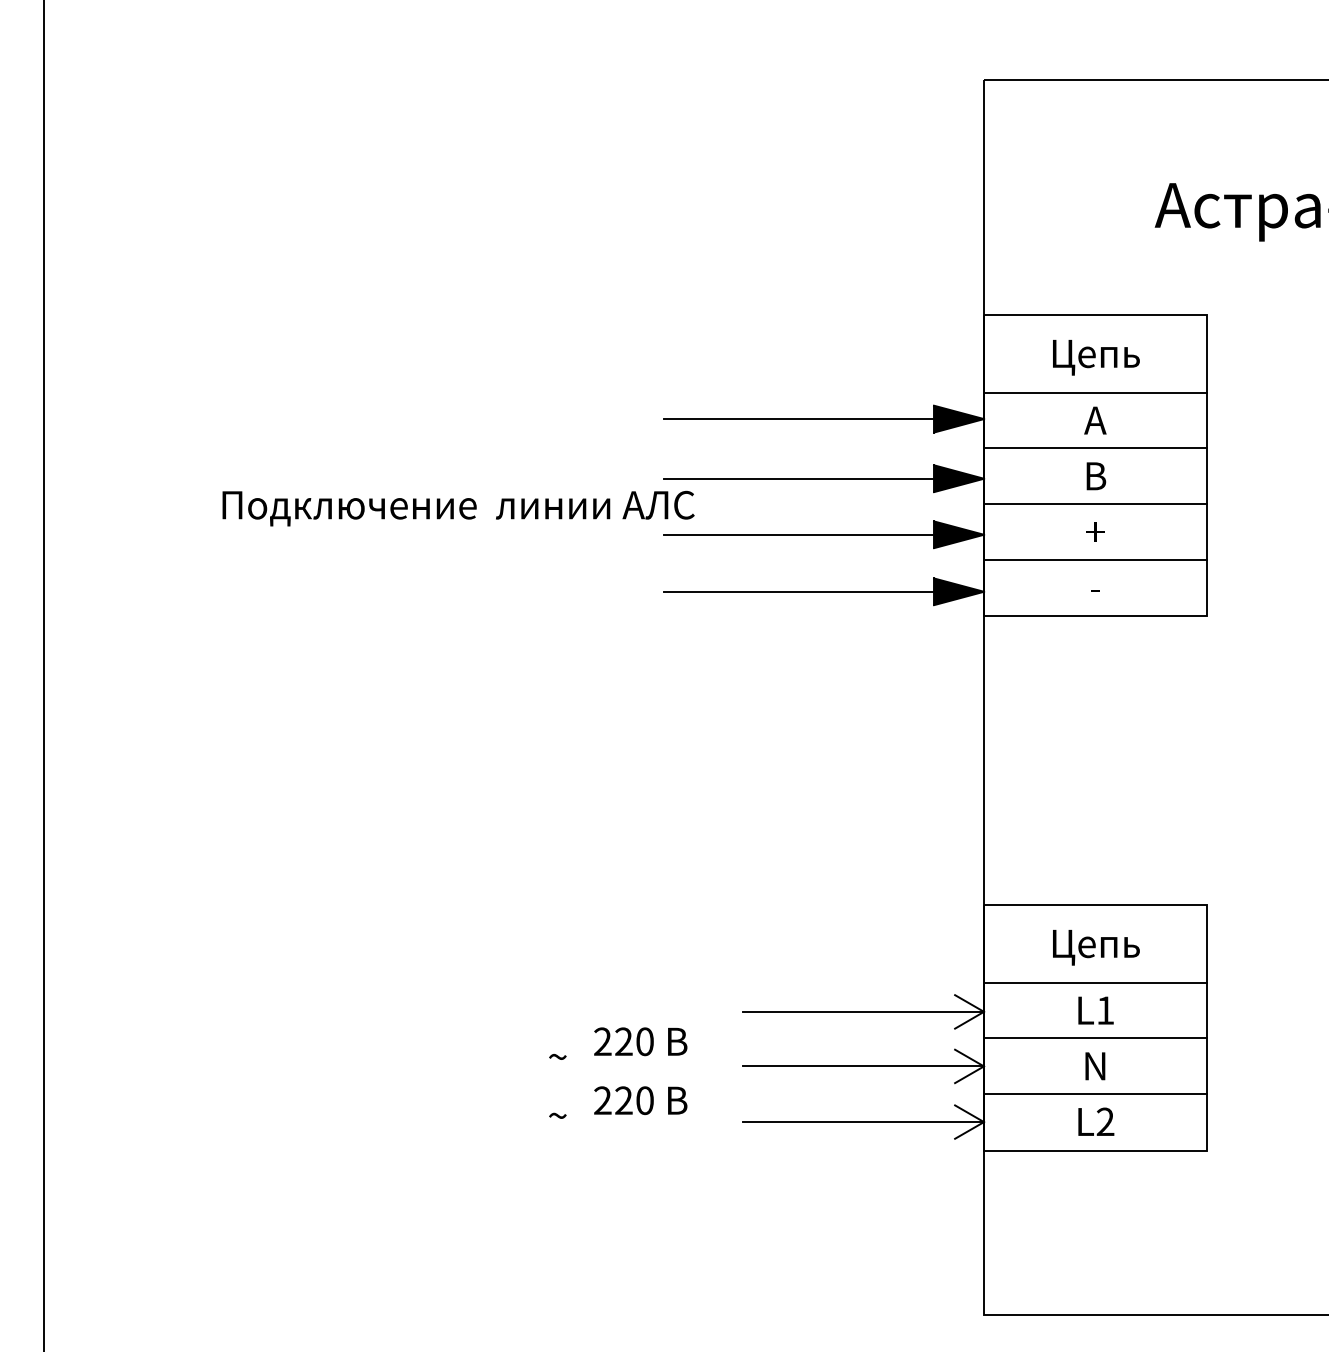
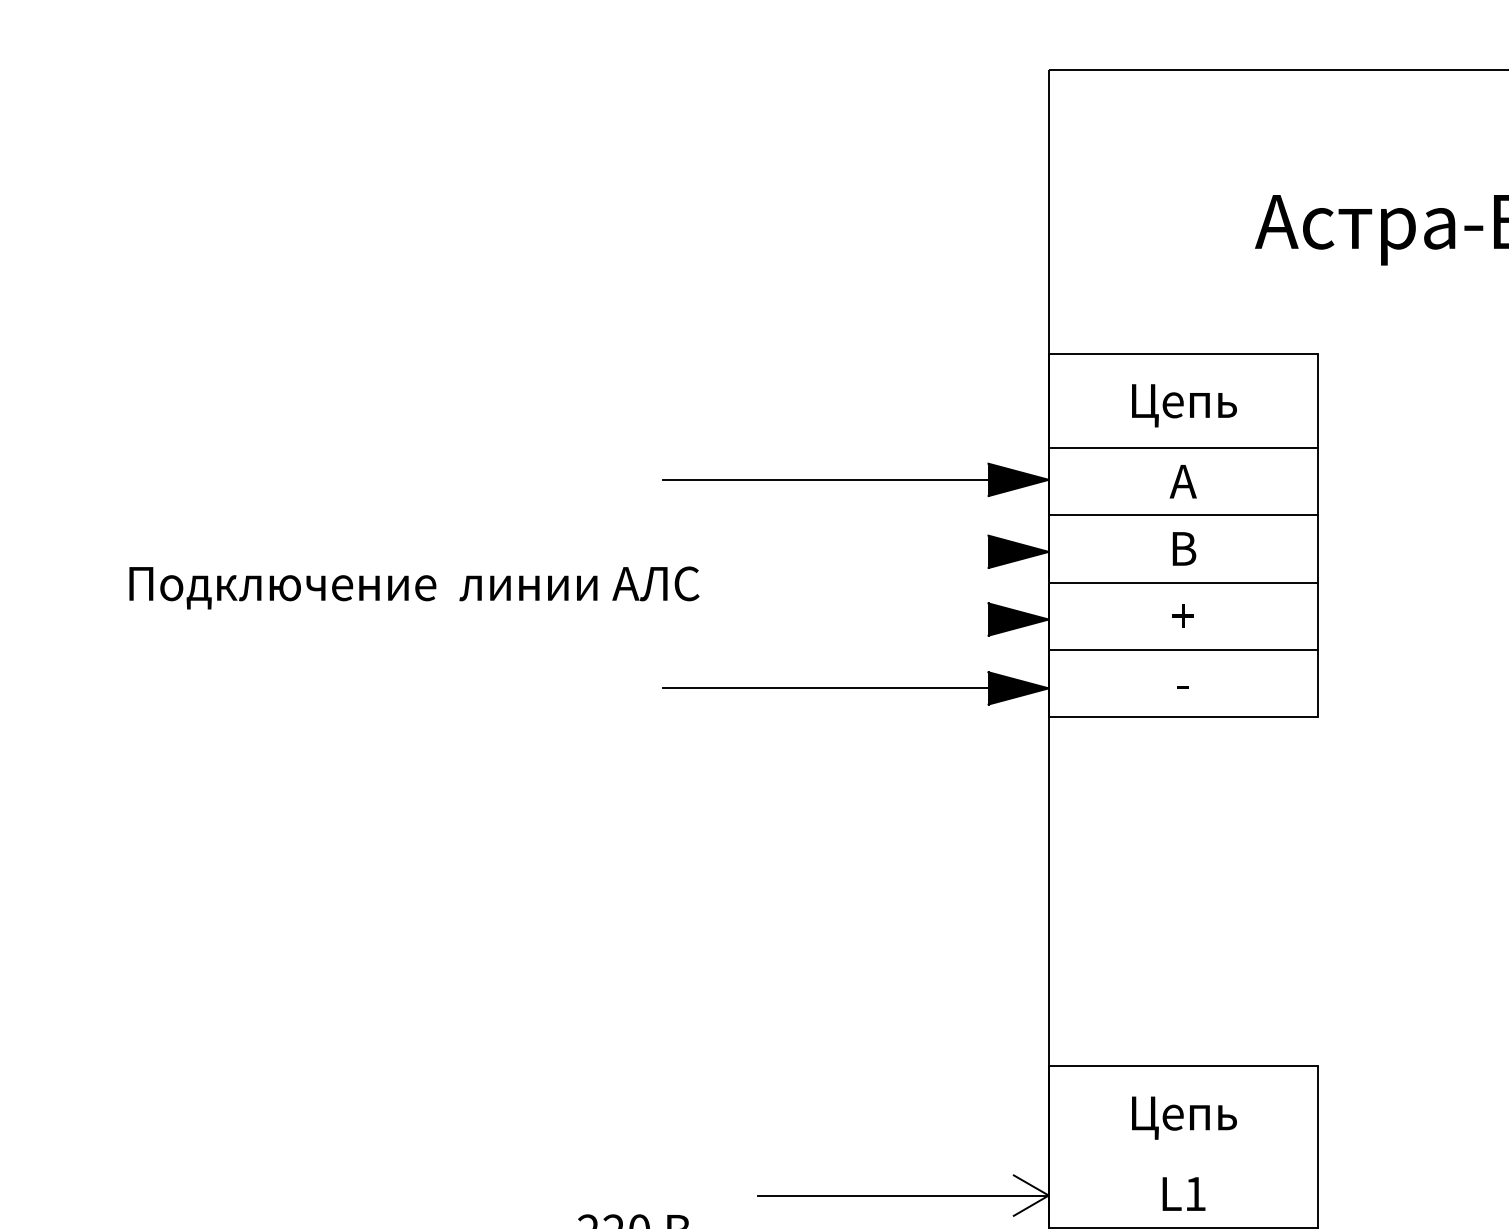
line: (799, 478) -> (826, 551), removed
line: (799, 534) -> (826, 619), removed
line: (1095, 982) -> (1183, 1160), removed

